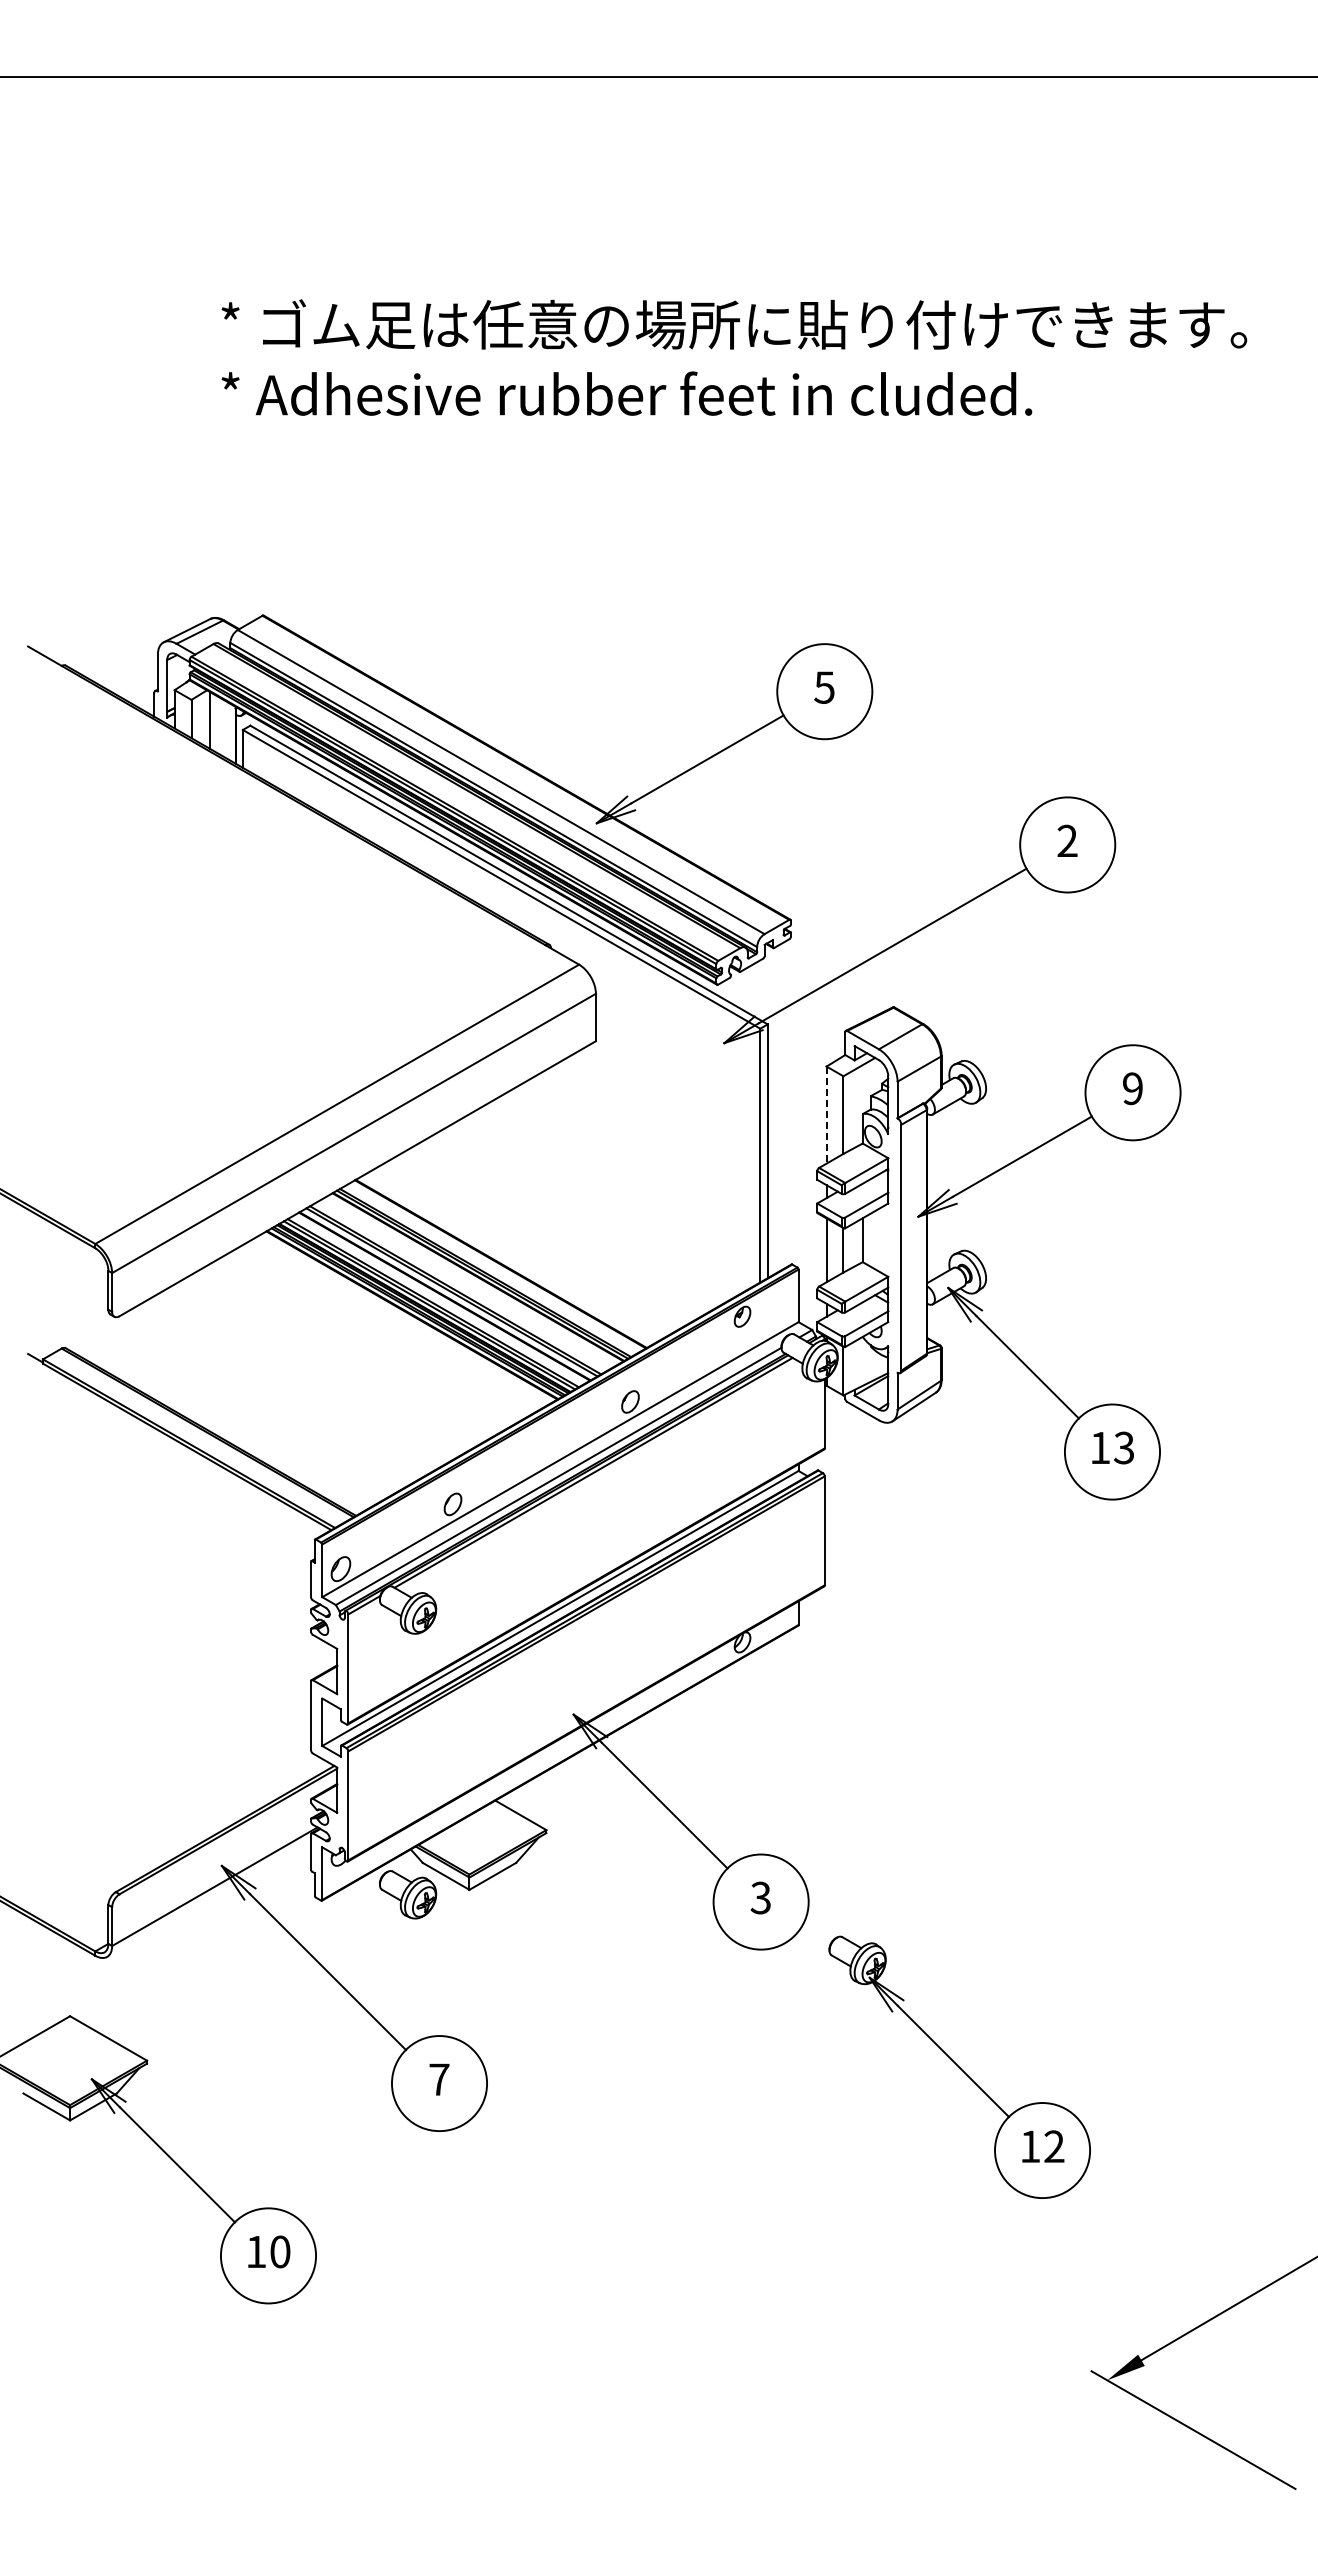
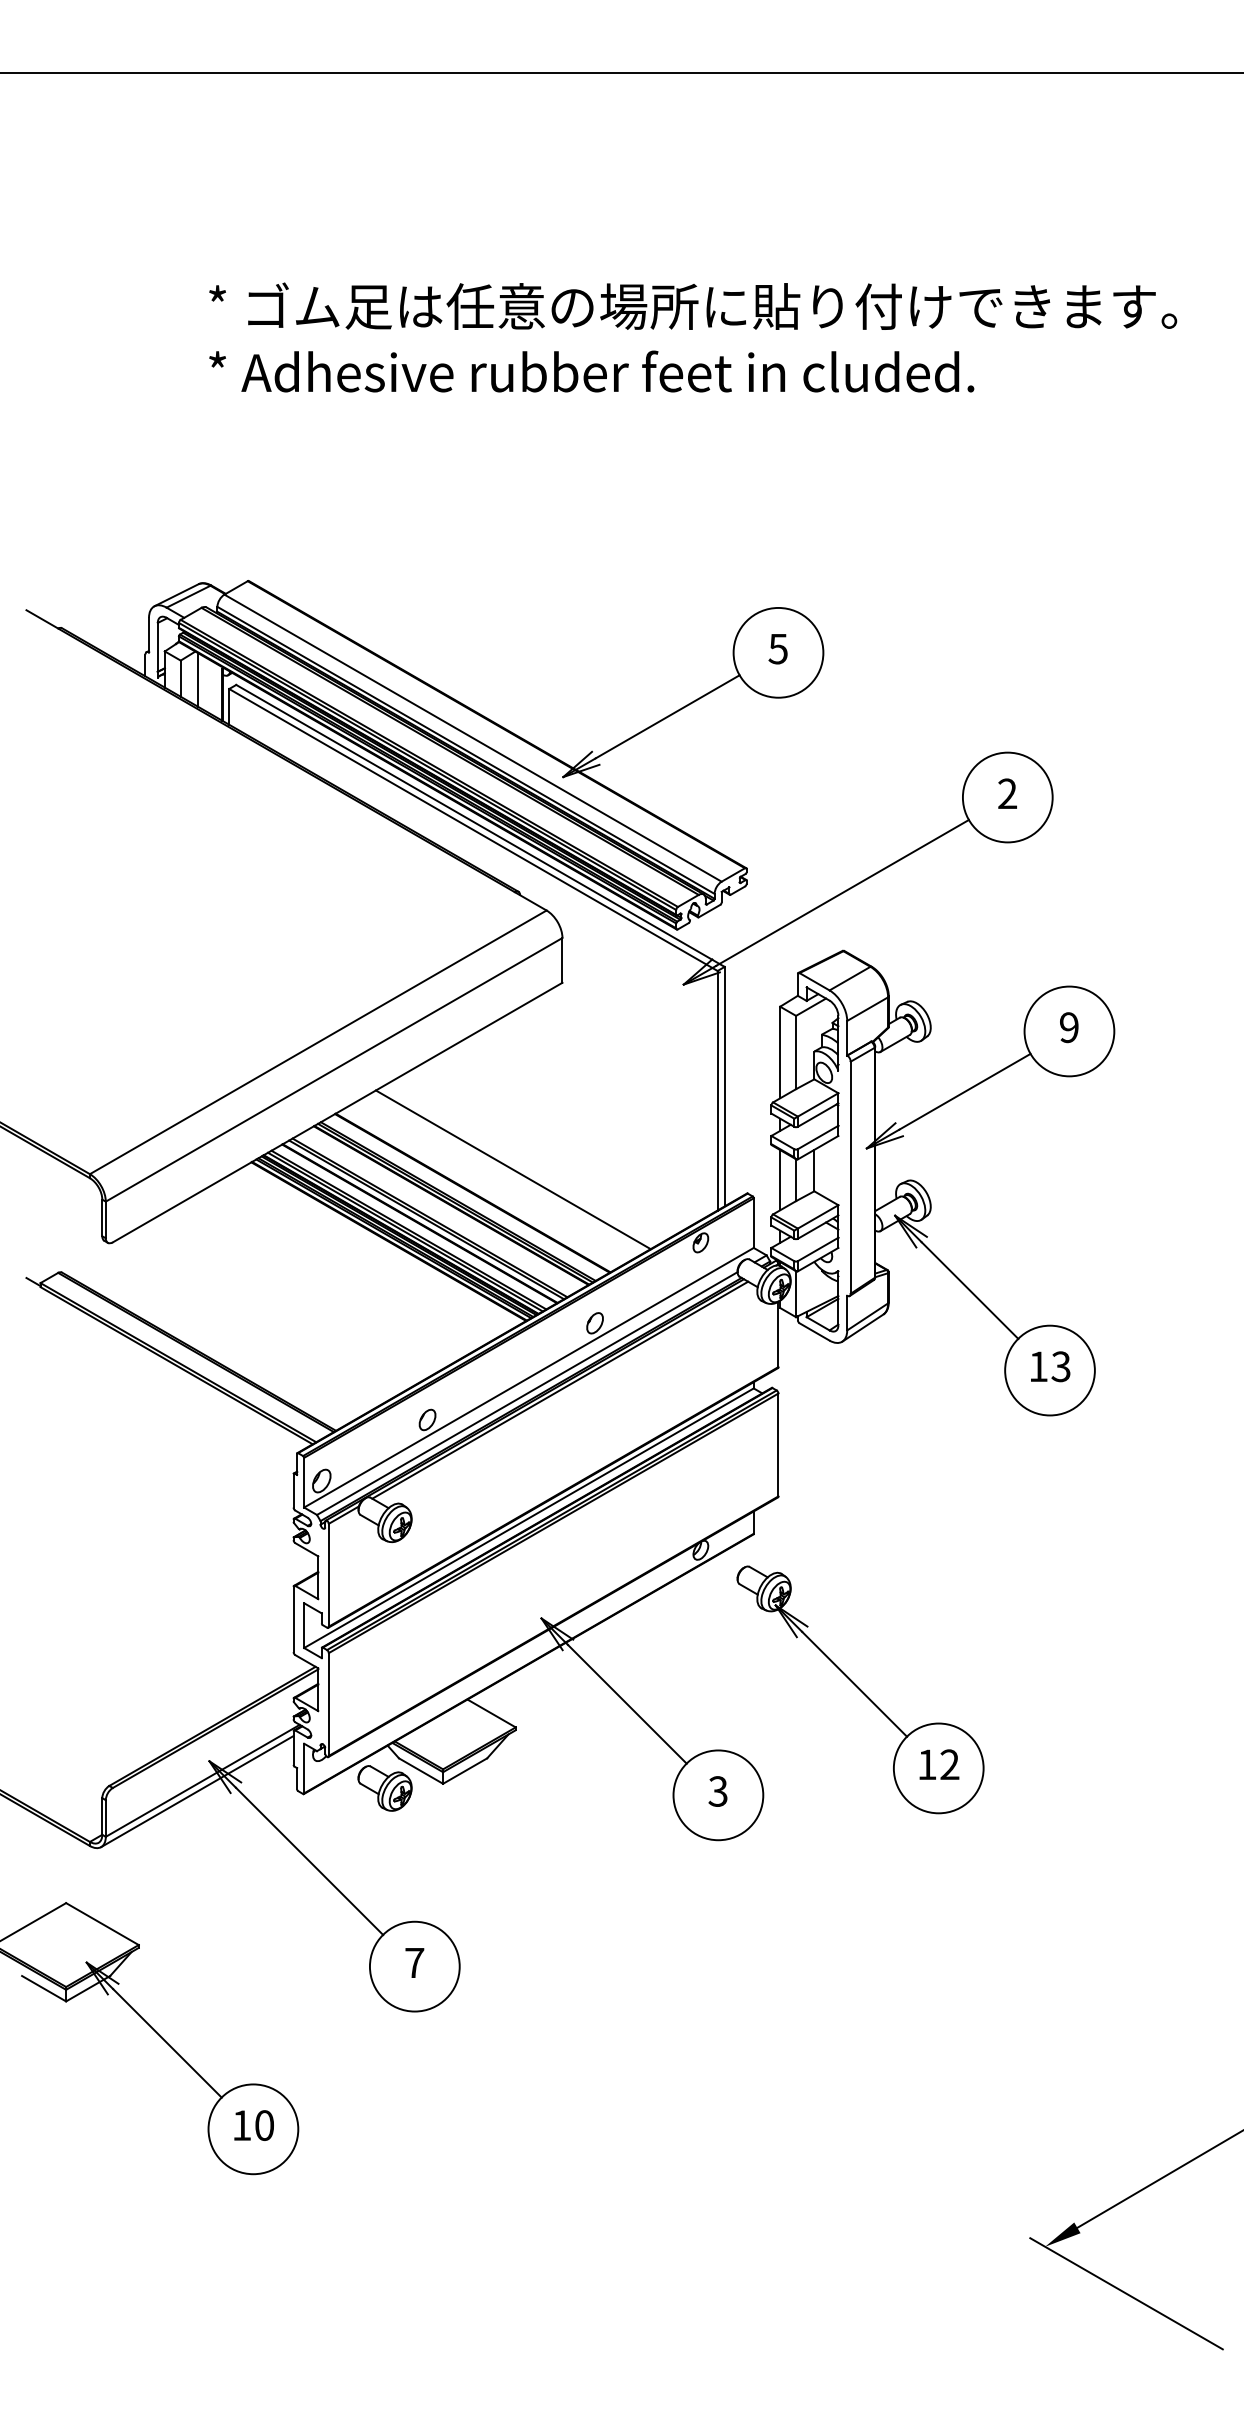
line: (826, 1115) -> (780, 1052), dashed -> solid
line: (543, 1239) -> (512, 1169), added
line: (209, 1897) -> (197, 1791), added
part: (959, 2066) -> (860, 1689), moved

